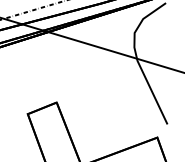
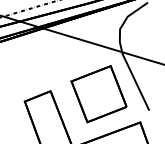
part: (110, 105) -> (98, 93), added

